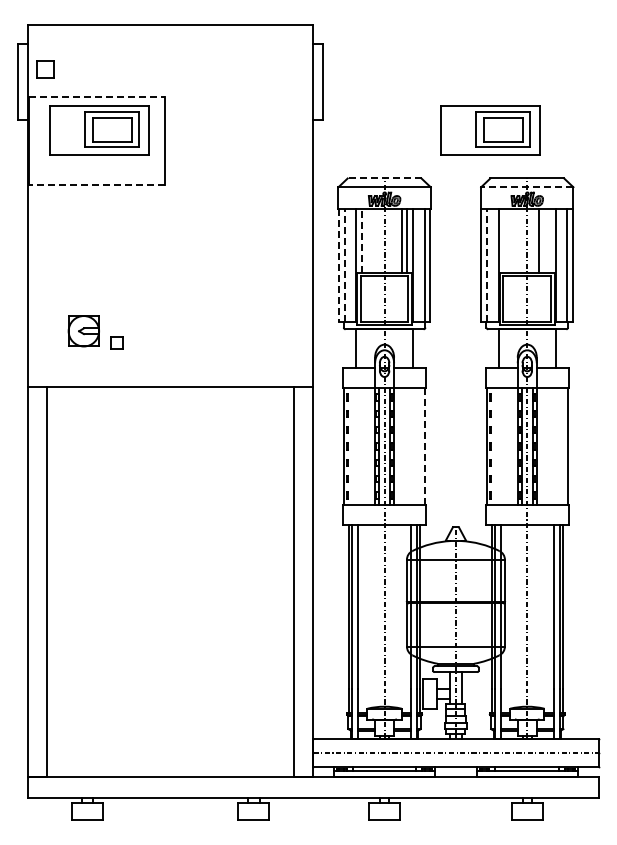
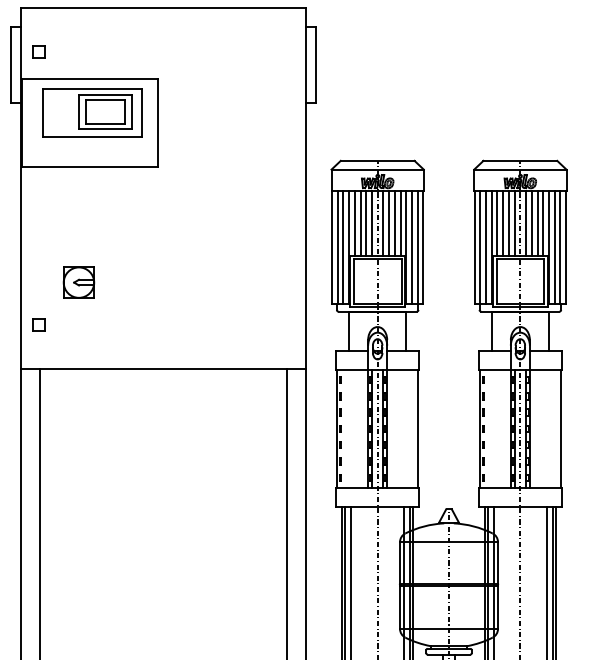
part: (45, 68) -> (38, 50), size x0.71
line: (97, 96) -> (90, 78), dashed -> solid
part: (490, 130) -> (483, 112), removed
line: (384, 178) -> (377, 160), dashed -> solid
line: (96, 184) -> (89, 166), dashed -> solid
line: (526, 187) -> (519, 169), dashed -> solid
line: (361, 240) -> (354, 222), dashed -> solid
line: (367, 240) -> (360, 222), added
line: (373, 240) -> (366, 222), added
line: (378, 240) -> (371, 222), added
line: (390, 240) -> (383, 222), added
line: (396, 240) -> (389, 222), added
line: (504, 240) -> (497, 222), added
line: (510, 240) -> (503, 222), added
line: (515, 240) -> (508, 222), added
line: (521, 240) -> (514, 222), added
line: (532, 240) -> (525, 222), added
line: (544, 240) -> (537, 222), added
line: (550, 240) -> (543, 222), added
line: (350, 264) -> (343, 246), added
line: (418, 264) -> (411, 246), added
line: (492, 264) -> (485, 246), added
line: (561, 264) -> (554, 246), added
line: (338, 265) -> (331, 247), dashed -> solid
line: (344, 265) -> (337, 247), dashed -> solid
line: (487, 265) -> (480, 247), dashed -> solid
part: (83, 331) -> (78, 282), moved
part: (116, 342) -> (38, 324), moved
line: (425, 446) -> (418, 428), dashed -> solid

